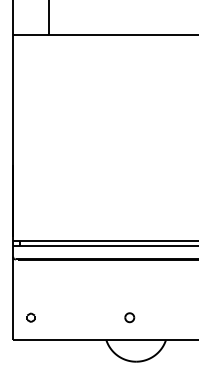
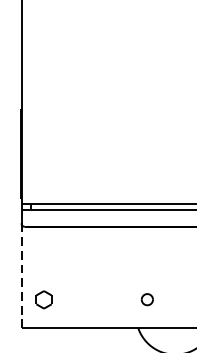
line: (13, 295) -> (21, 271), solid -> dashed
part: (30, 317) -> (43, 299), size x1.6
part: (129, 317) -> (147, 299), moved

